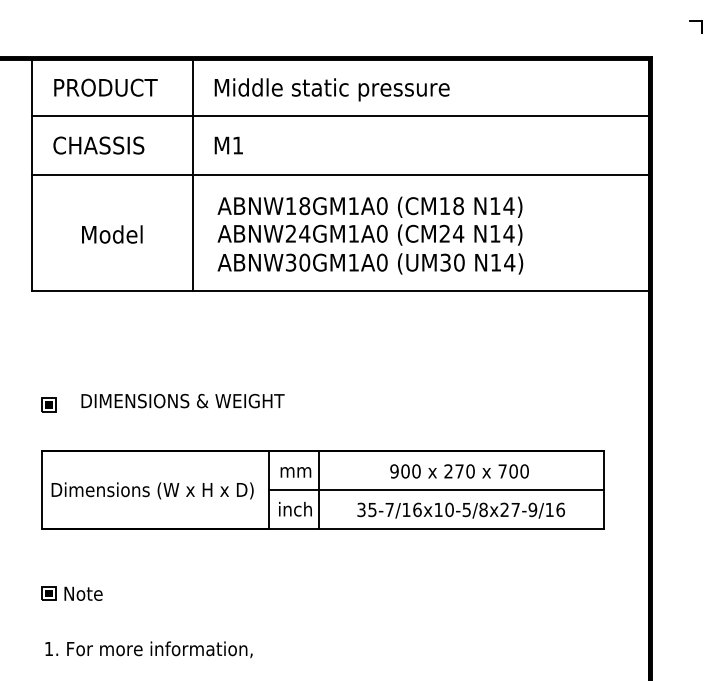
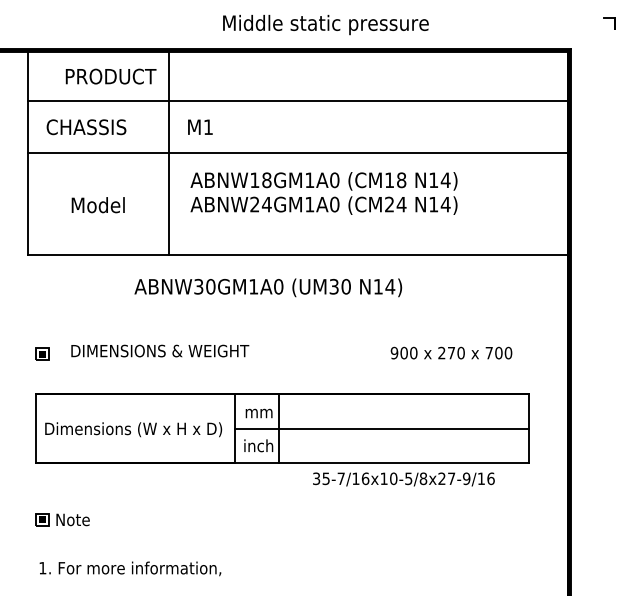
text: (105, 87) -> (110, 76), moved
text: (331, 89) -> (325, 24), moved
text: (370, 263) -> (268, 287), moved
text: (459, 471) -> (451, 353), moved
text: (460, 510) -> (403, 479), moved

